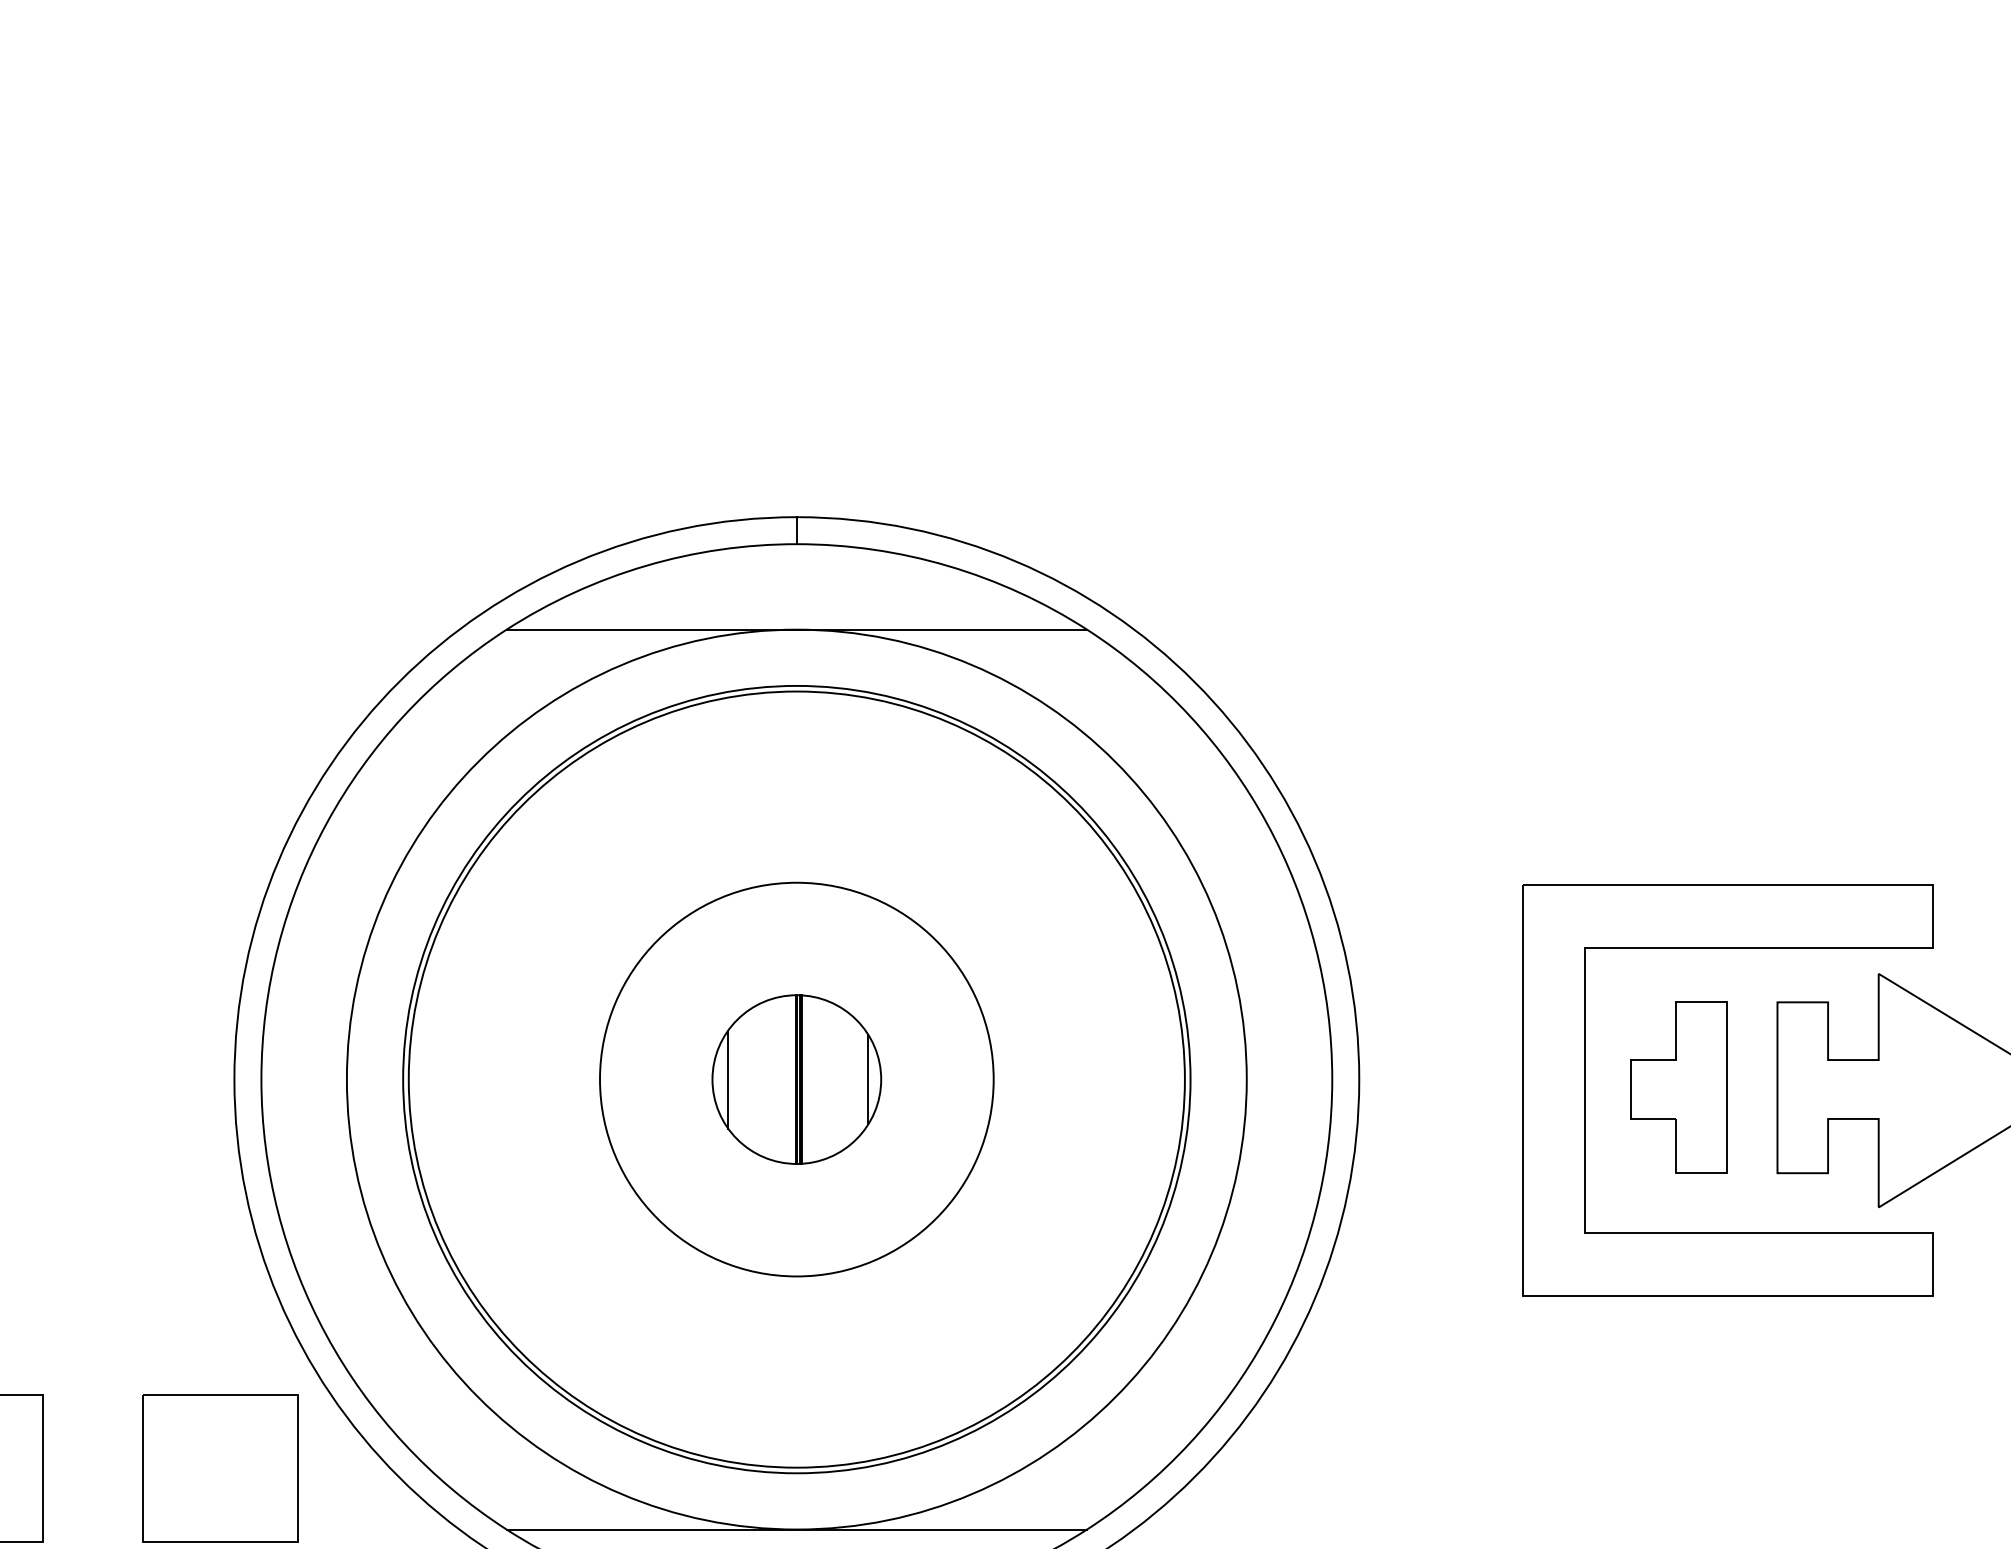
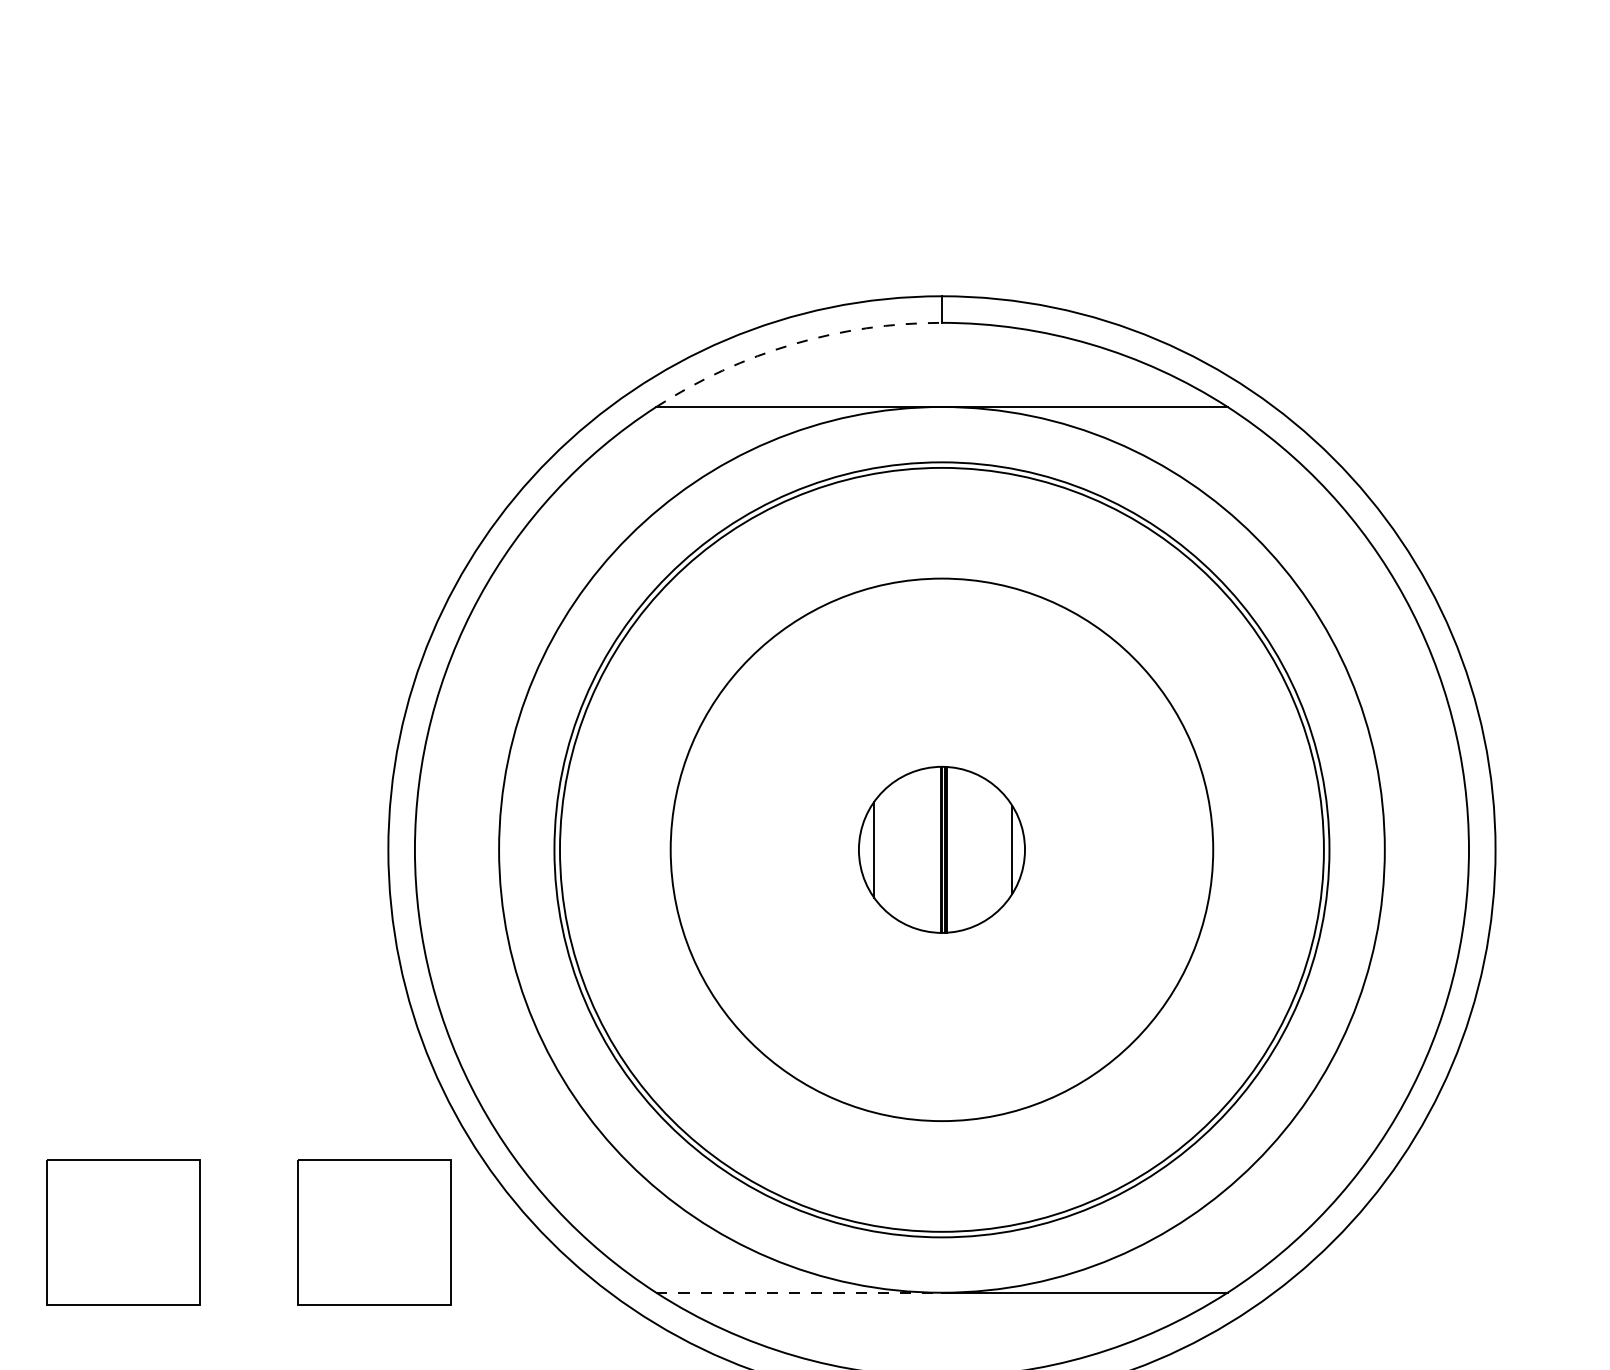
arc: (645, 566) -> (792, 344), solid -> dashed
circle: (796, 1079) -> (941, 849), size x1.4
line: (652, 1529) -> (799, 1292), solid -> dashed

